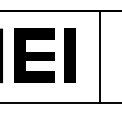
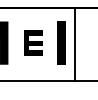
part: (33, 55) -> (32, 42), size x0.6
line: (100, 56) -> (75, 43), moved

